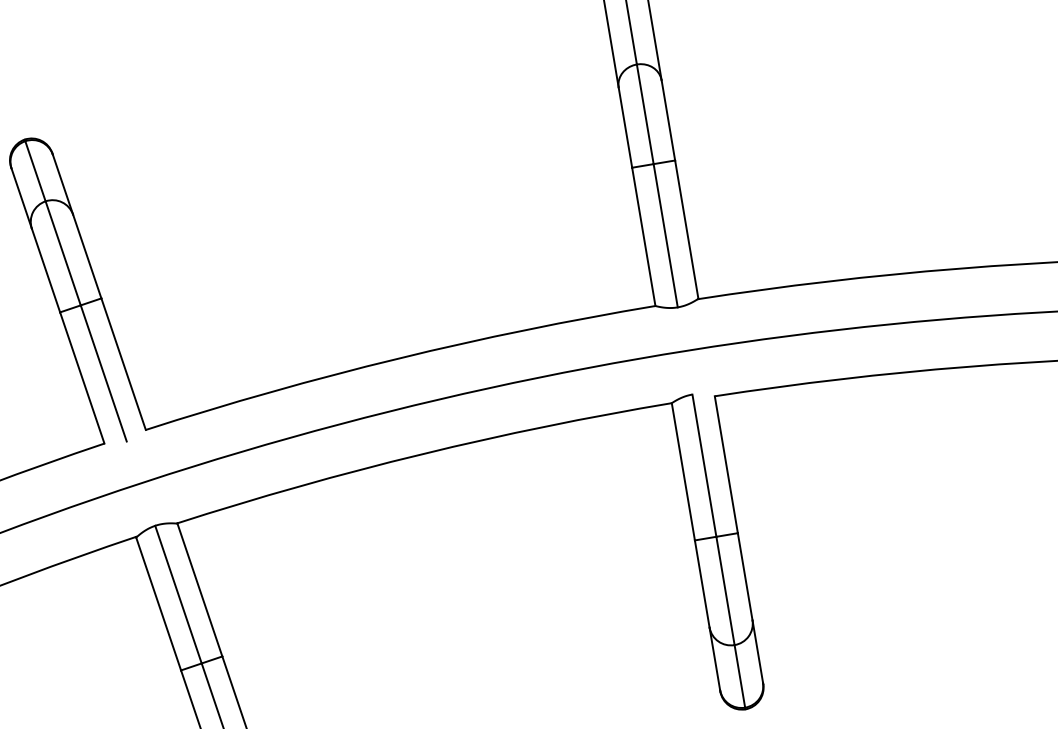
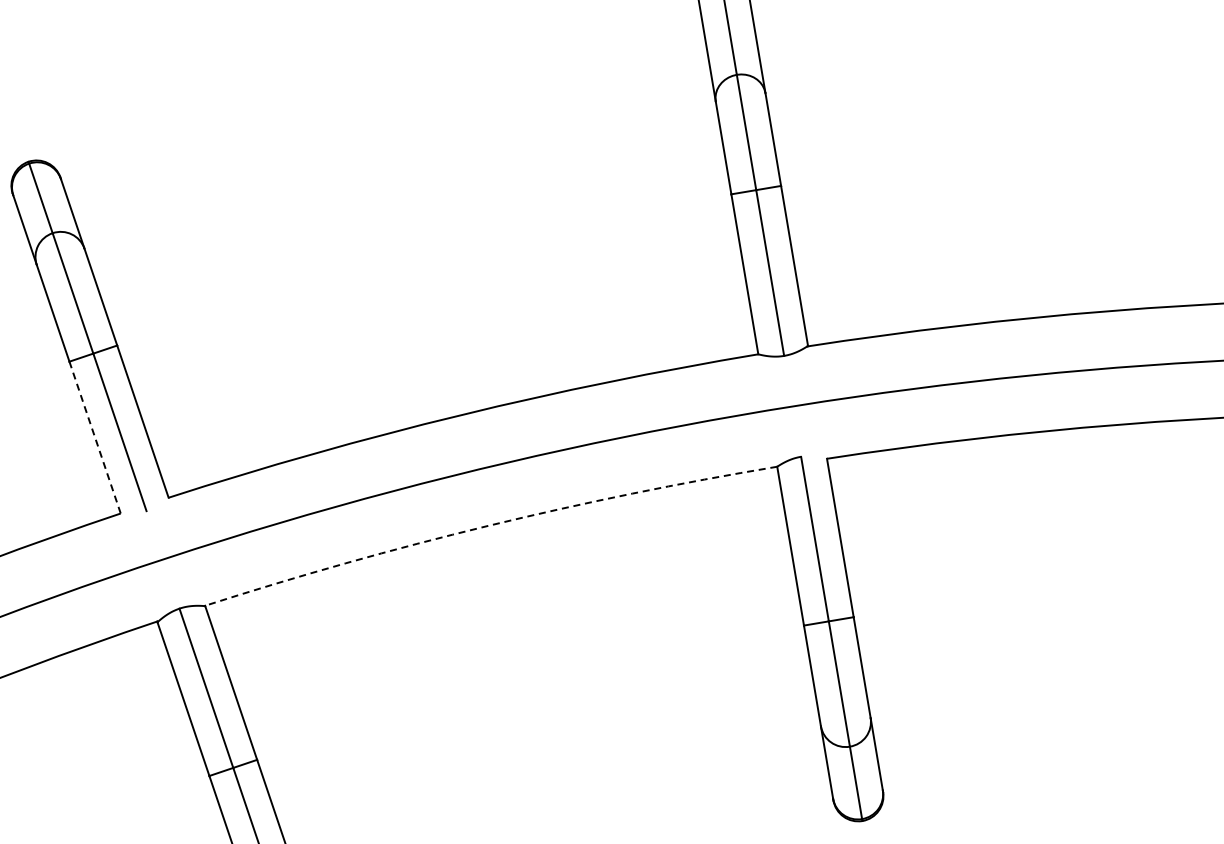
line: (81, 377) -> (94, 437), solid -> dashed
arc: (422, 453) -> (488, 525), solid -> dashed

